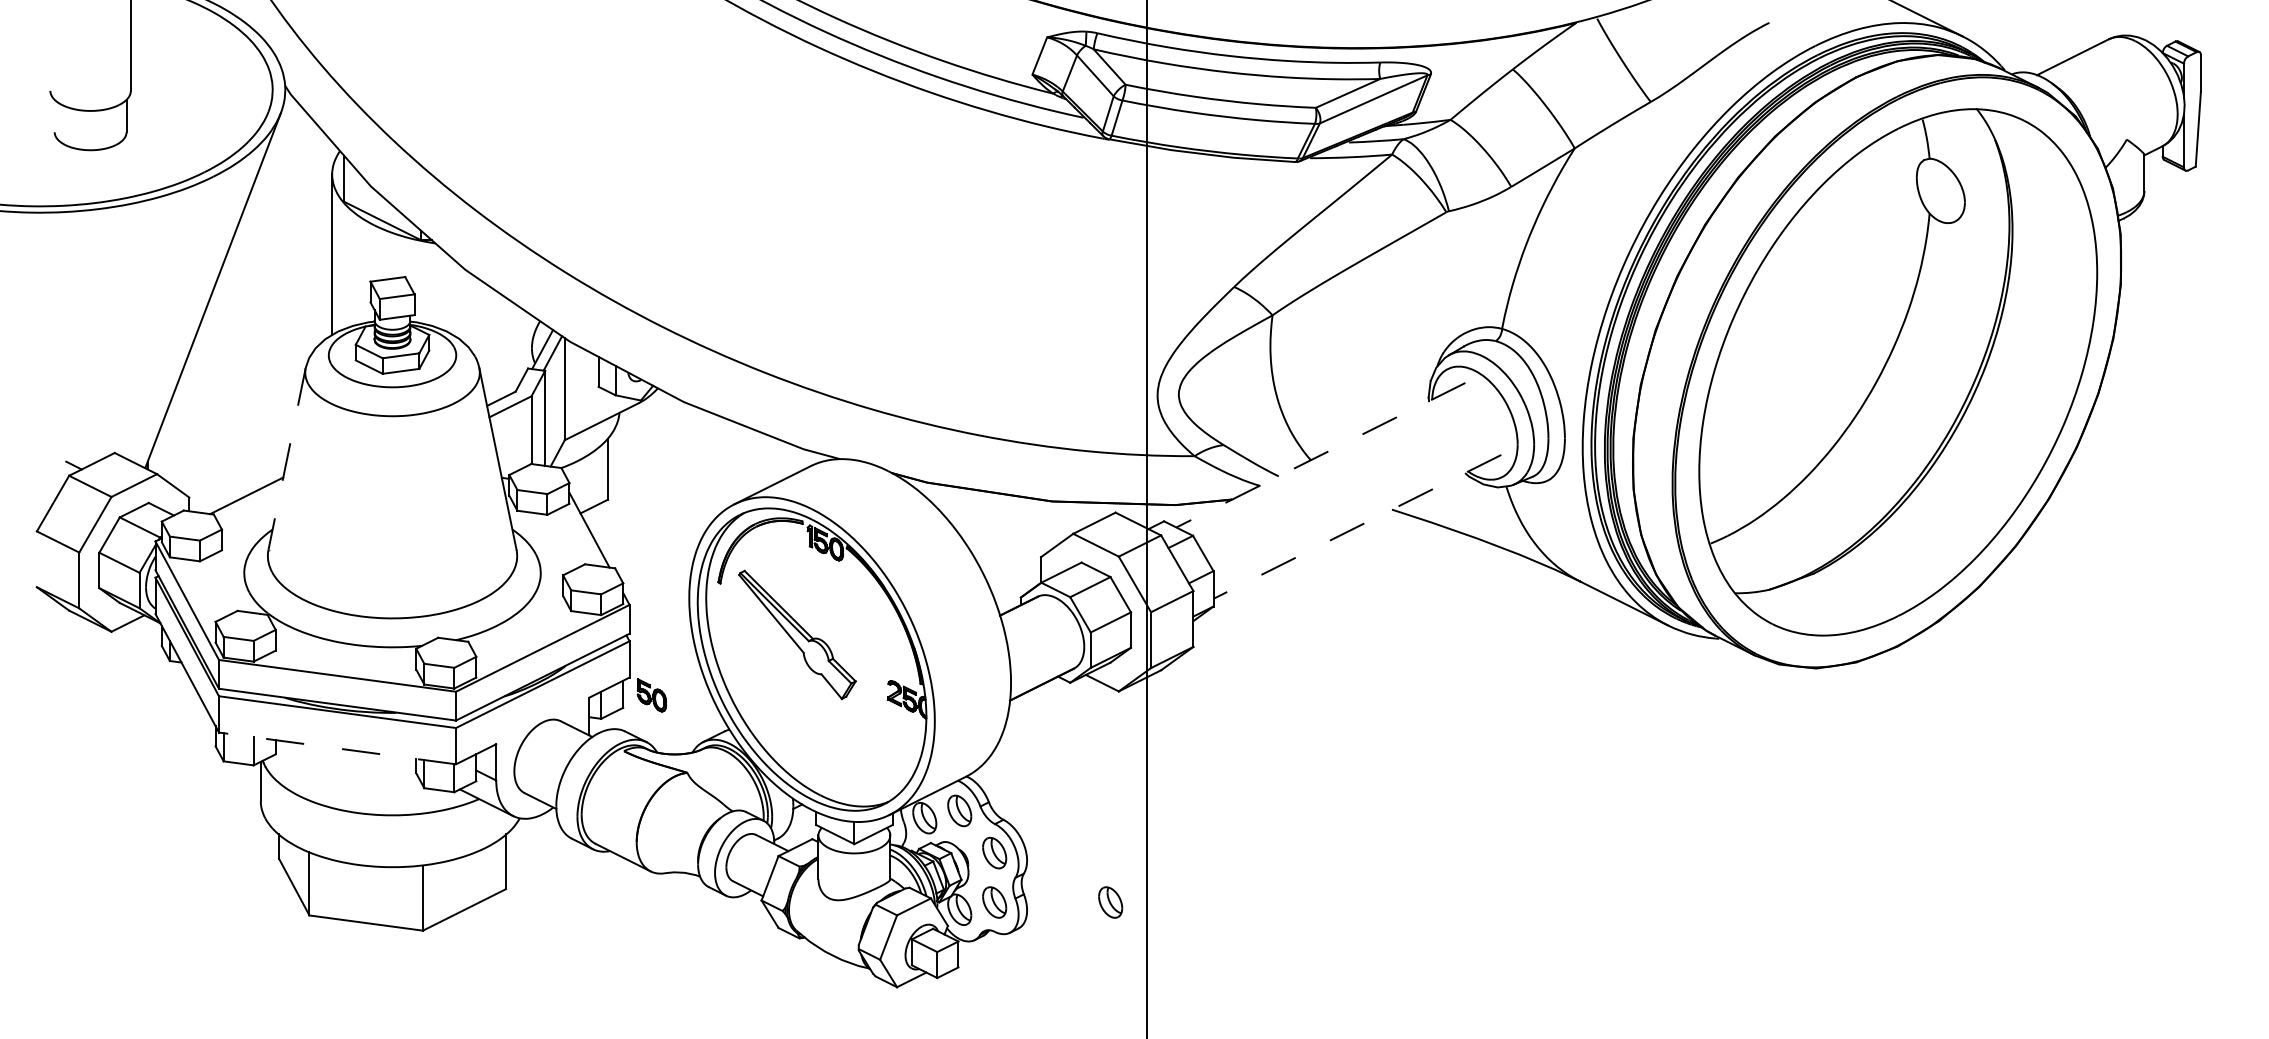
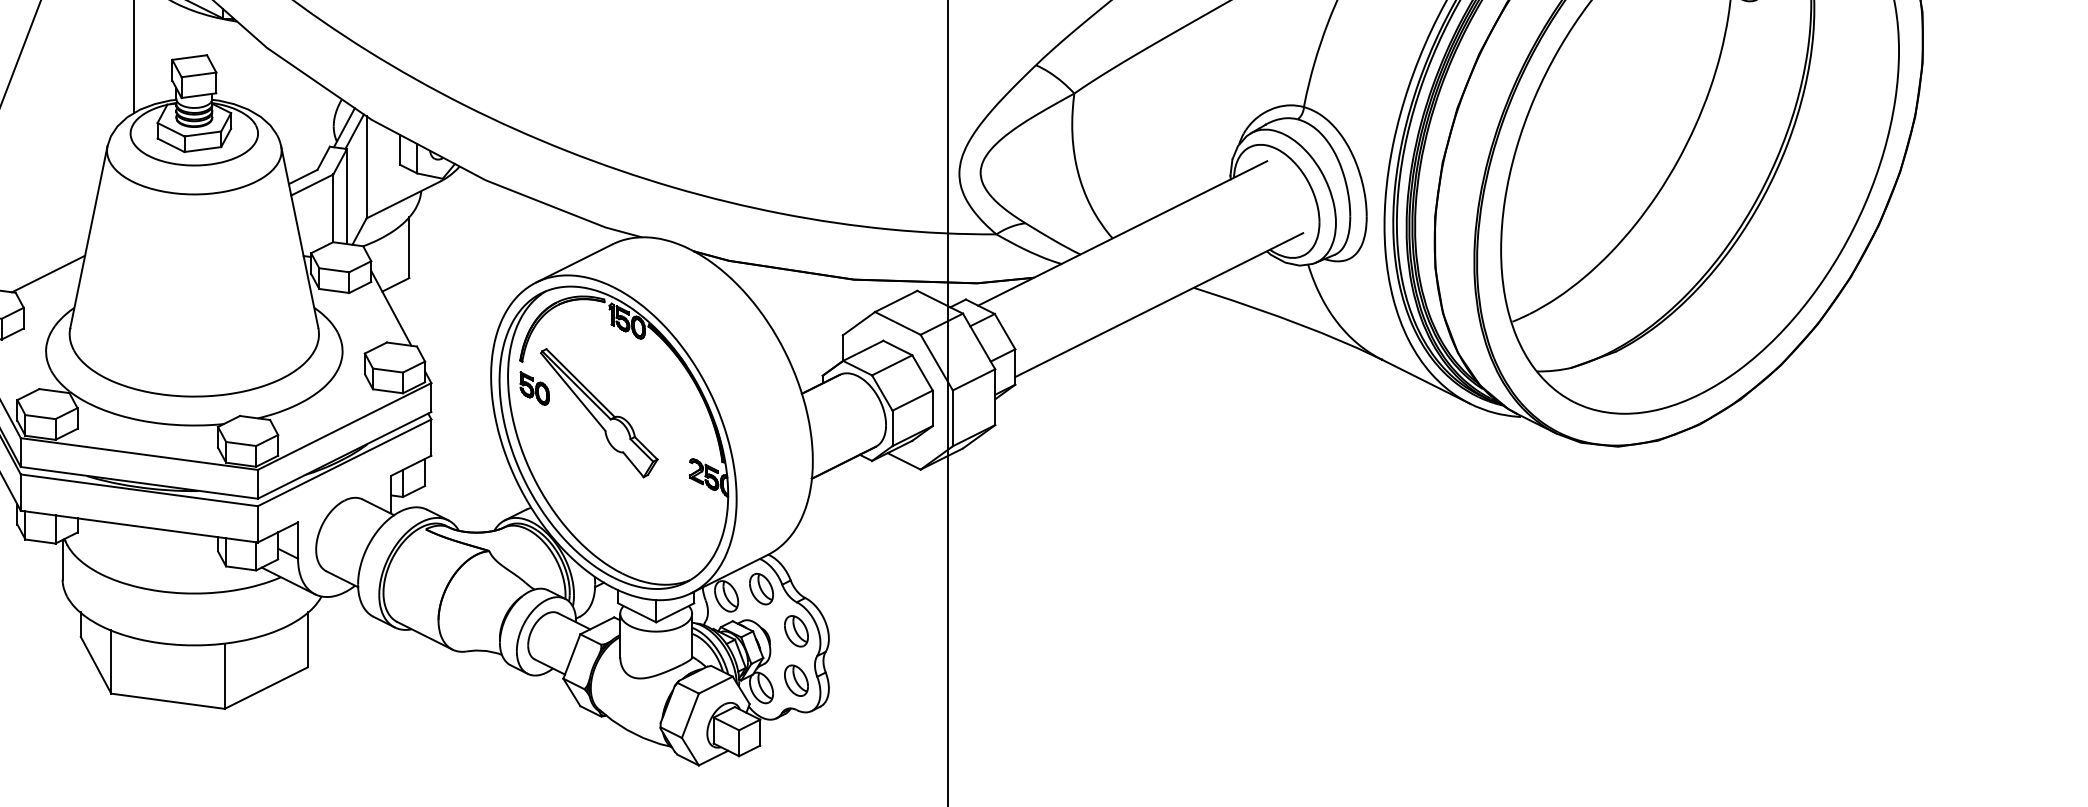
line: (1320, 455) -> (1122, 233), dashed -> solid
line: (287, 458) -> (89, 236), dashed -> solid
line: (1357, 526) -> (1159, 304), dashed -> solid
part: (651, 695) -> (534, 388), moved
line: (337, 748) -> (139, 526), dashed -> solid
part: (1110, 902) -> (912, 680), removed

